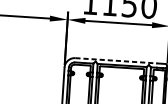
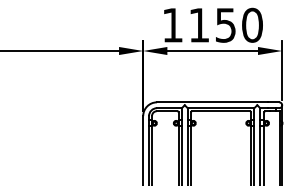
line: (116, 60) -> (212, 102), dashed -> solid

